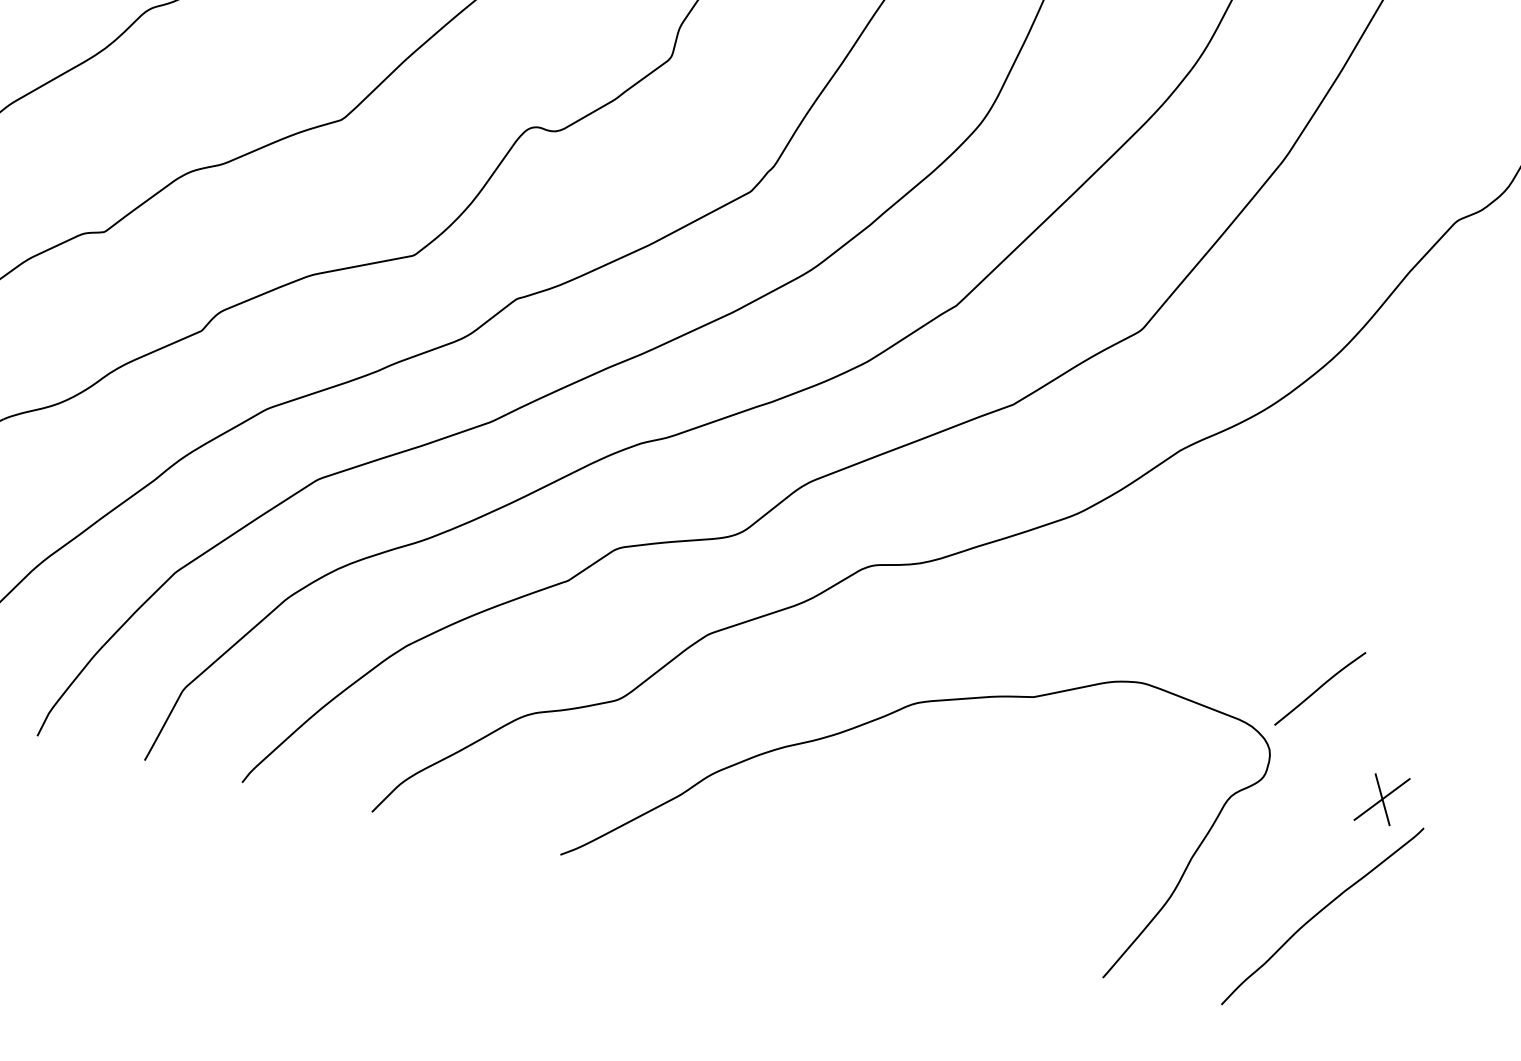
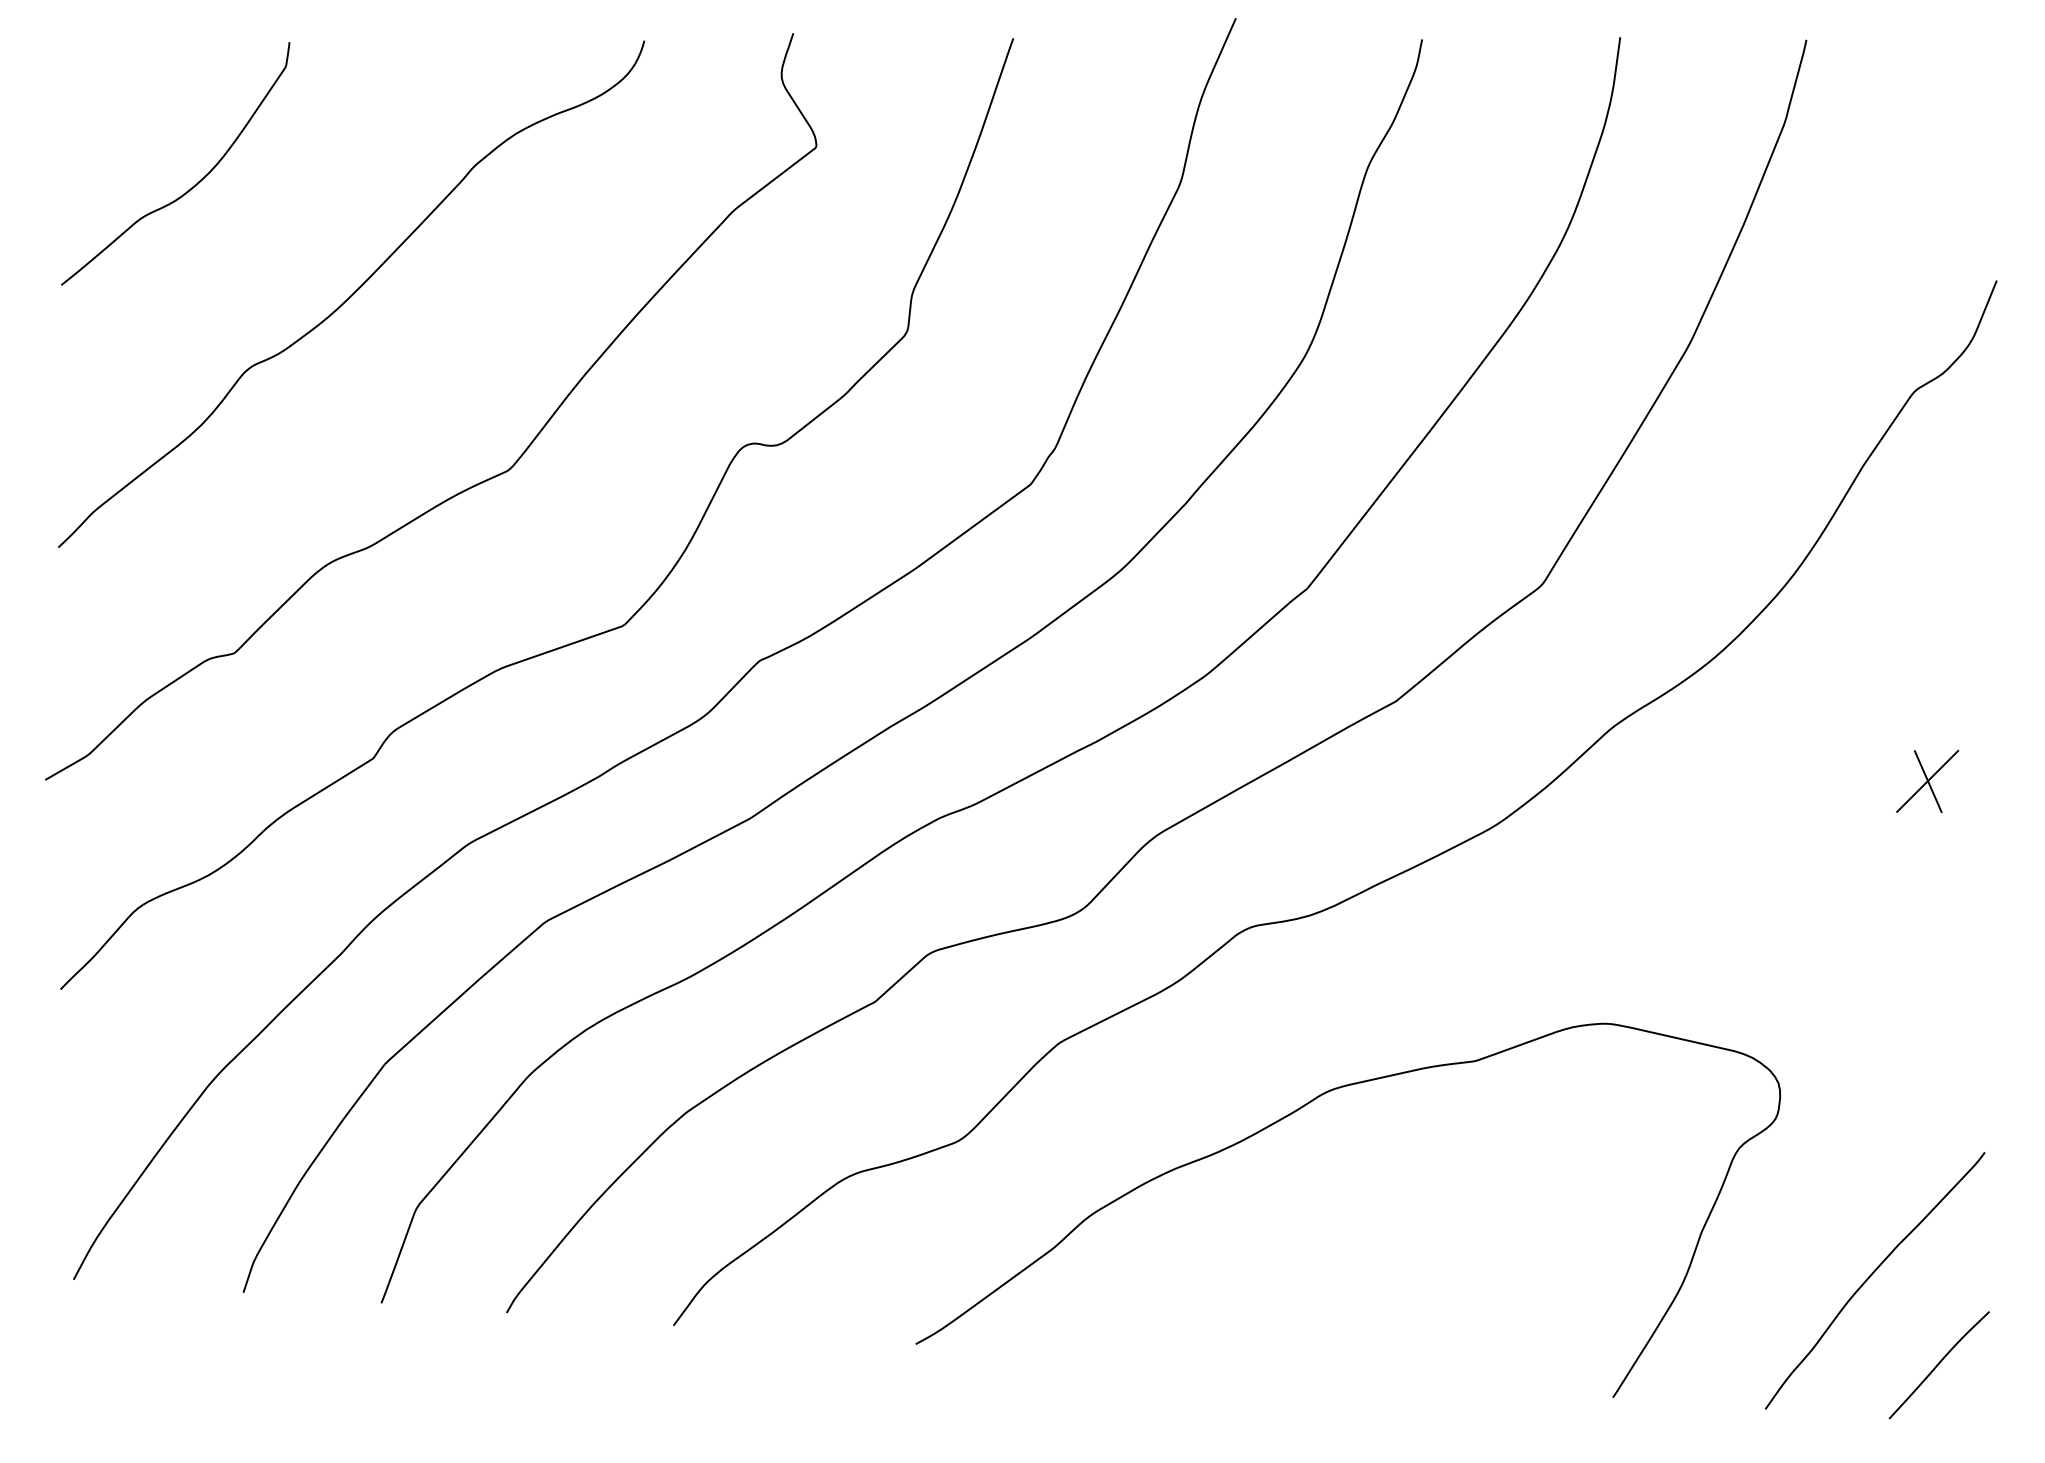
curve: (1319, 688) -> (1938, 1365), moved
part: (1382, 799) -> (1927, 781), moved

